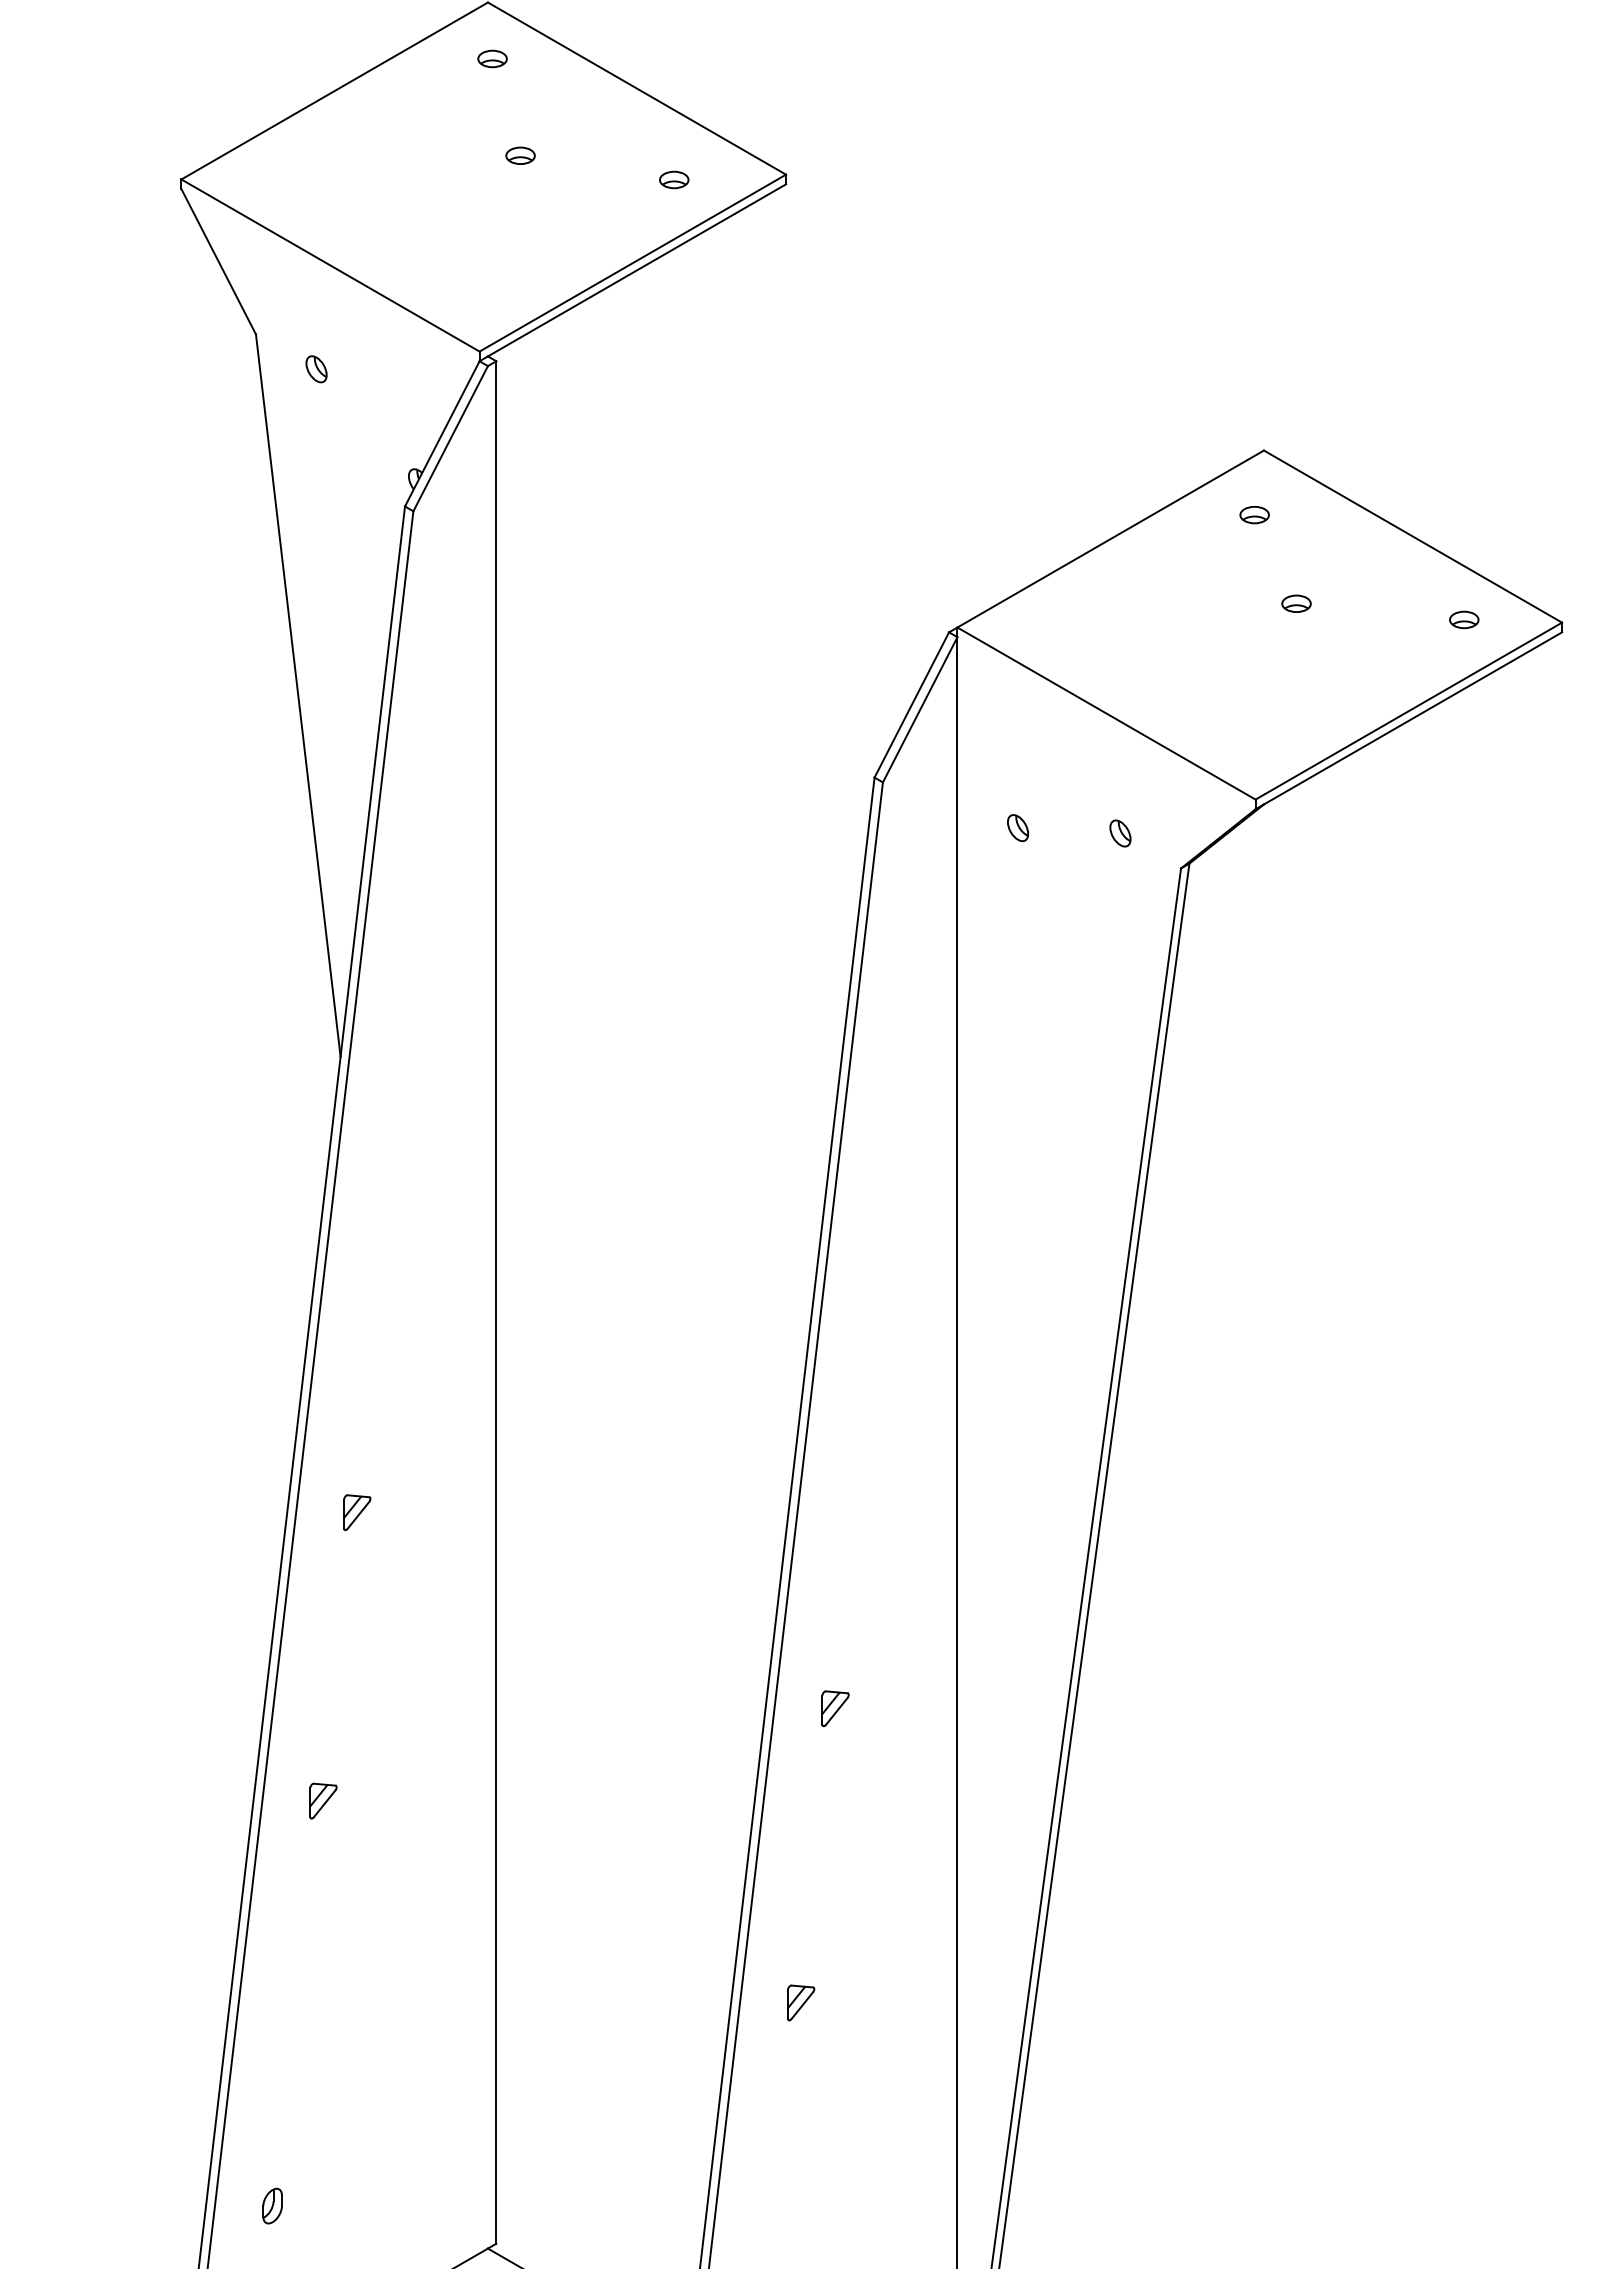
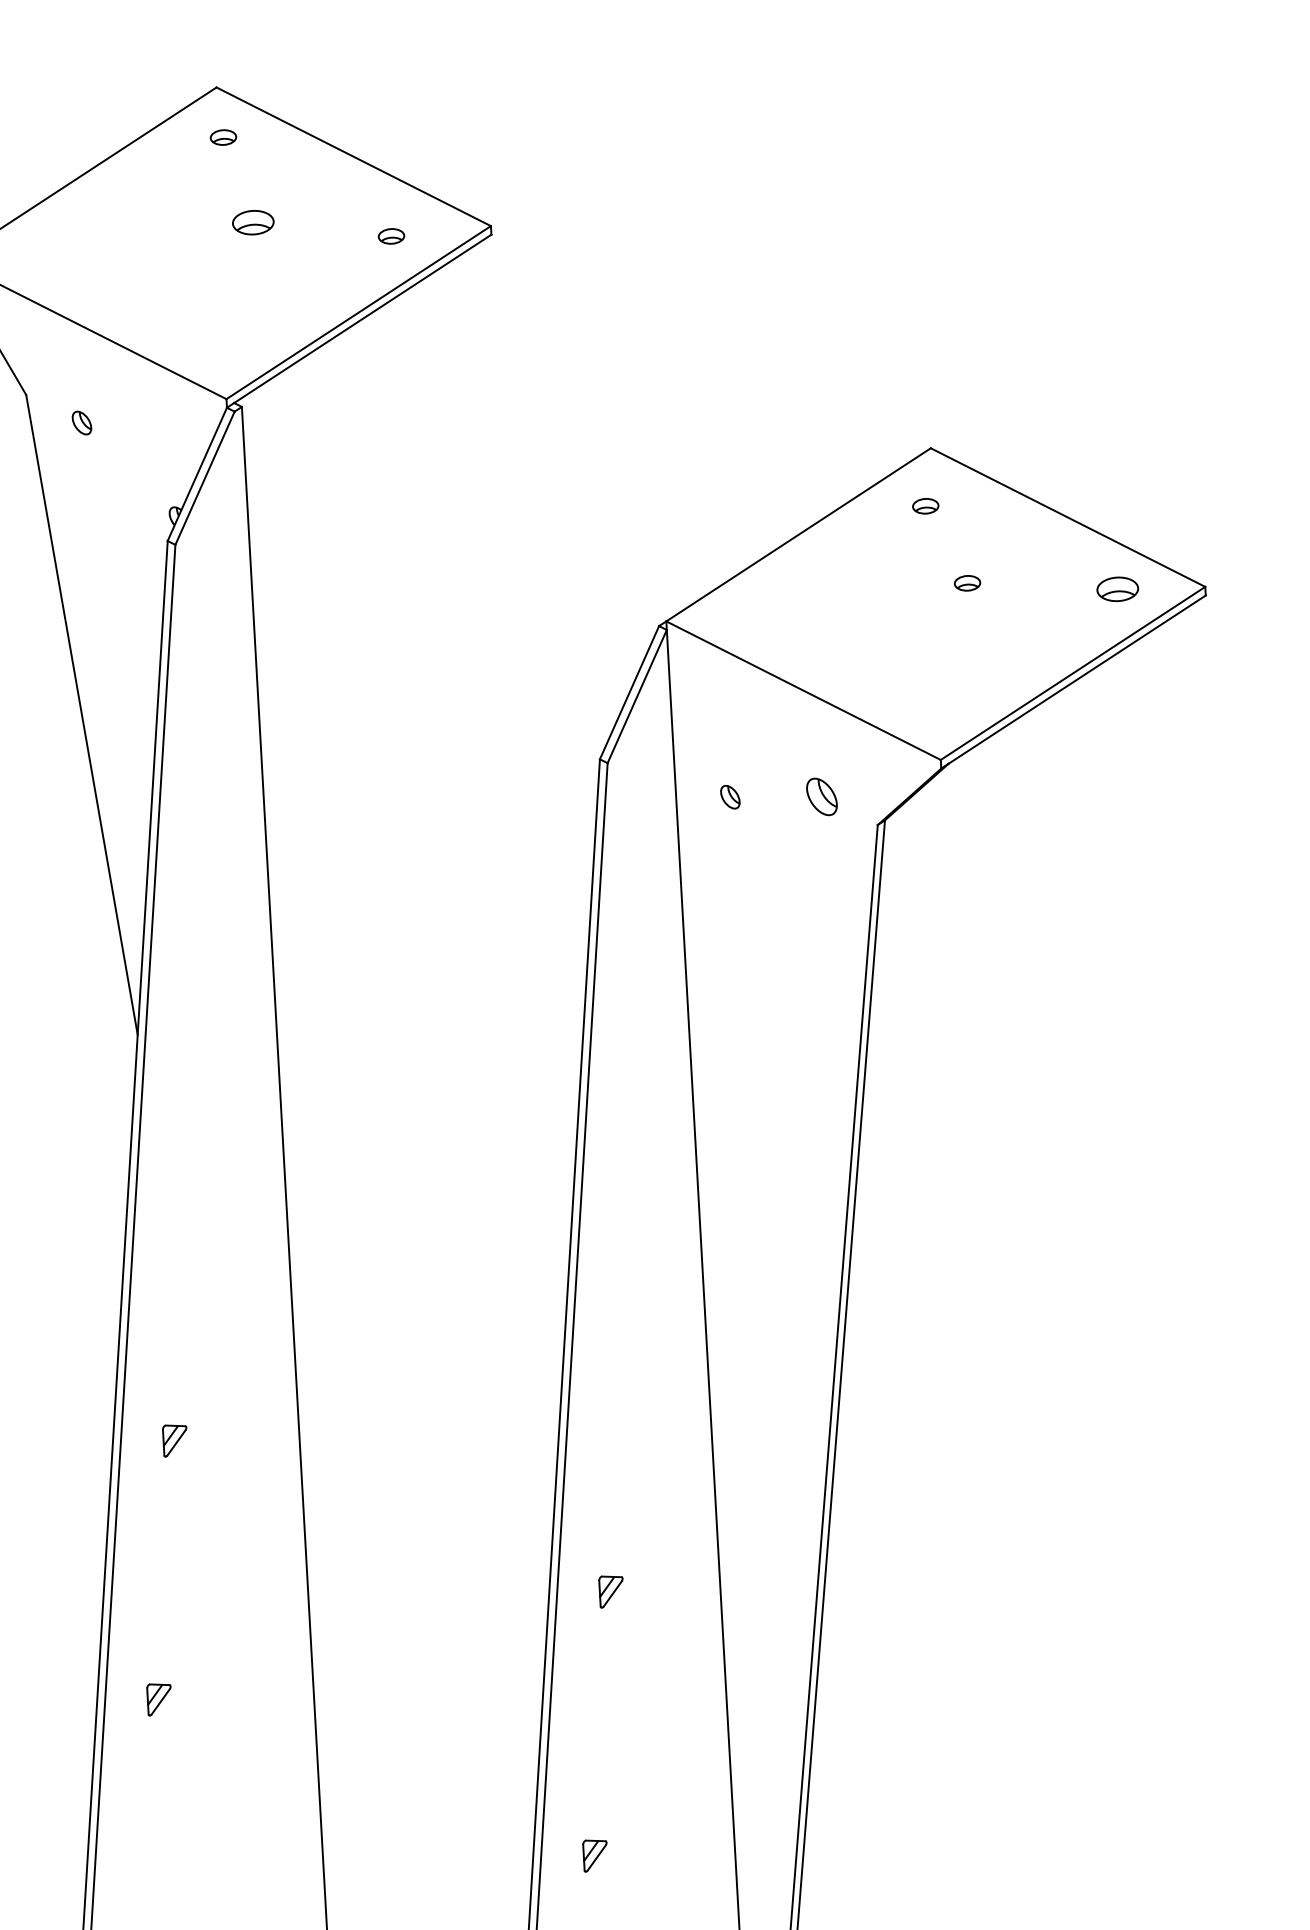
part: (520, 155) -> (253, 222), size x1.6
part: (1464, 619) -> (1118, 588), size x1.6
part: (1120, 833) -> (822, 796), size x1.6

